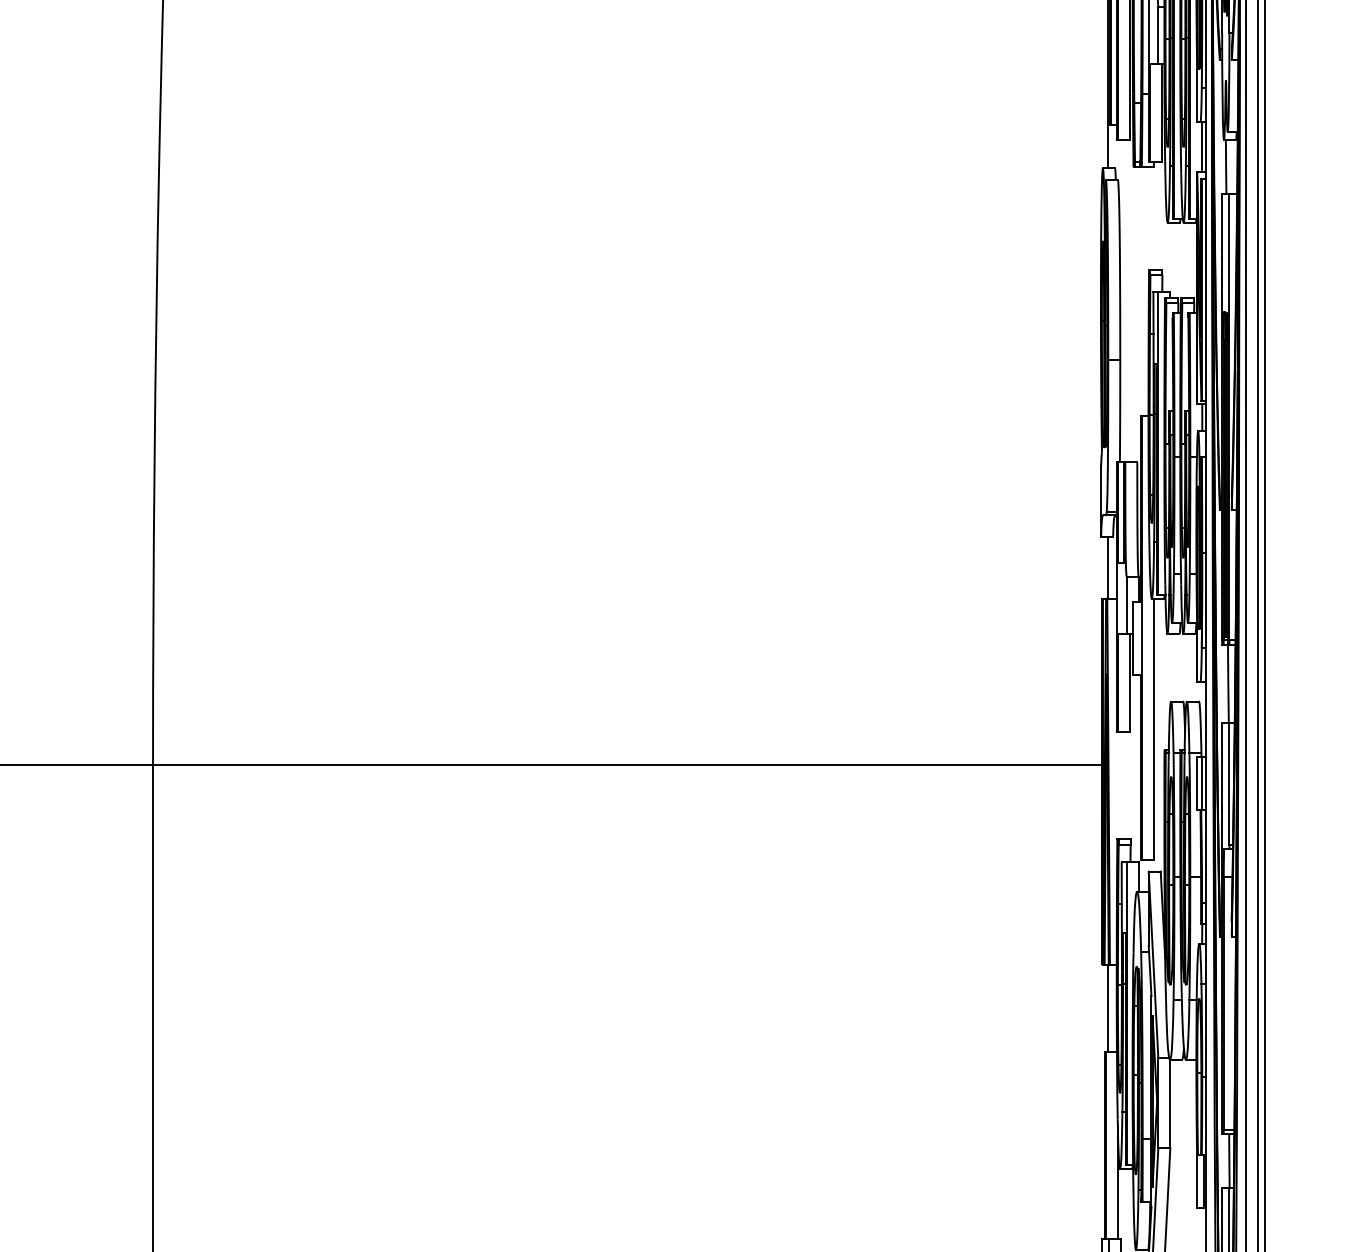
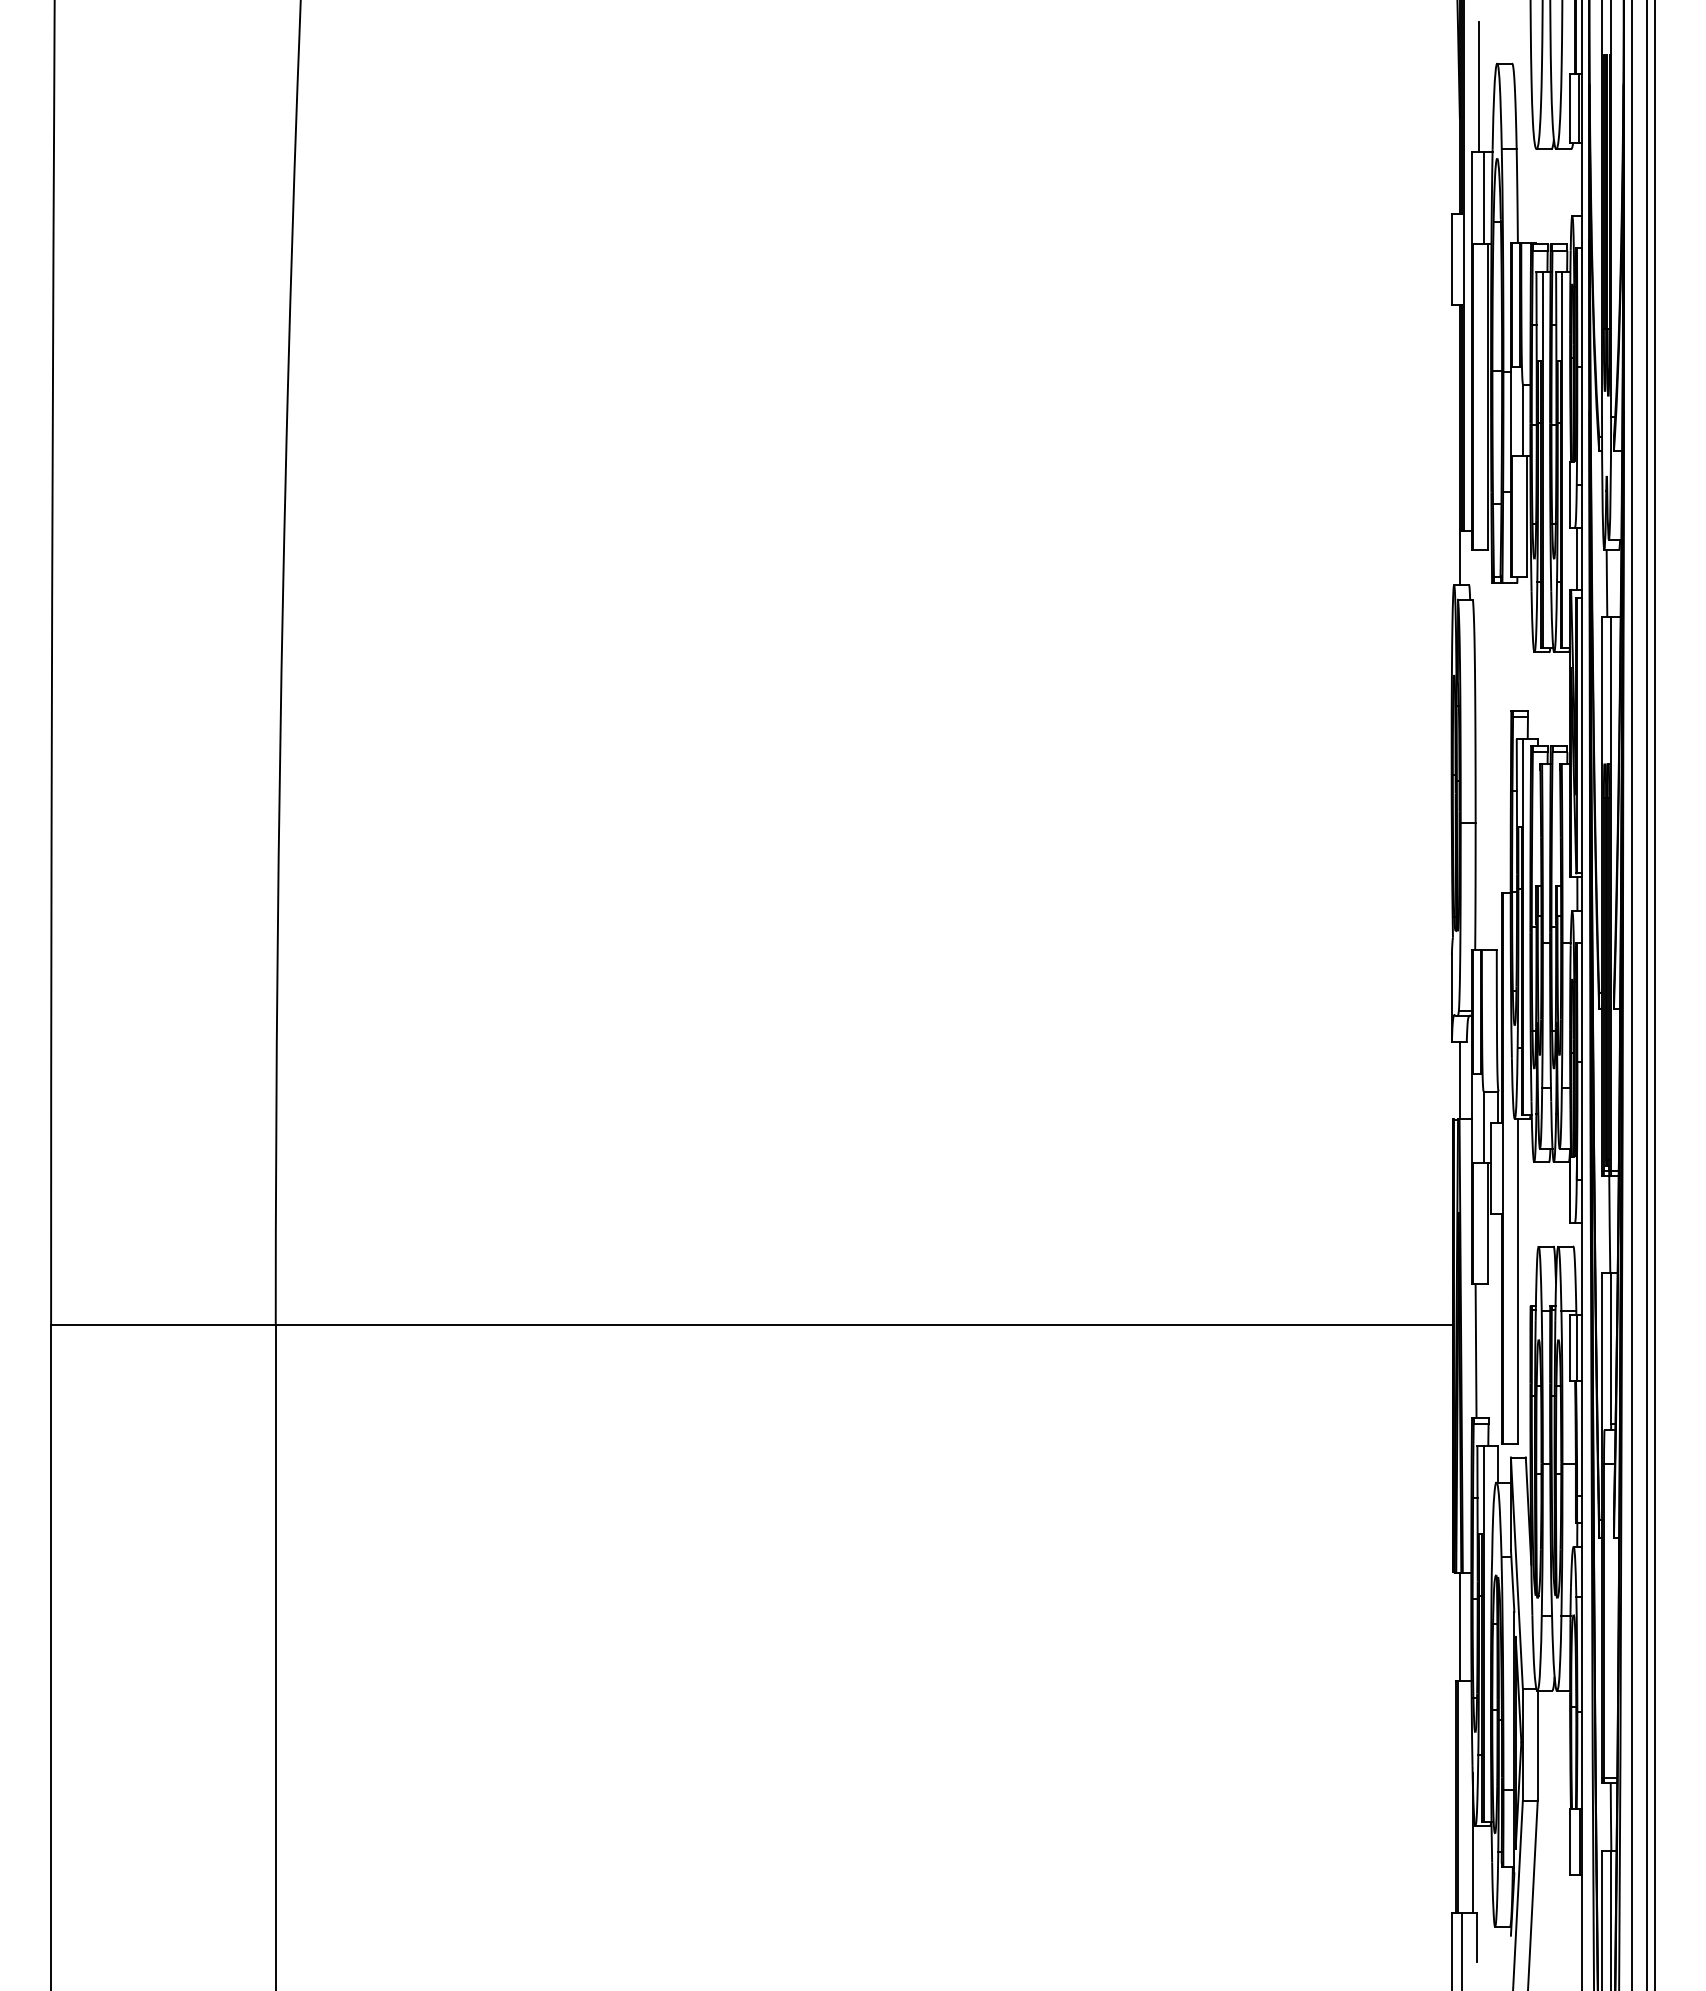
line: (1120, 785) -> (1475, 1350), added

